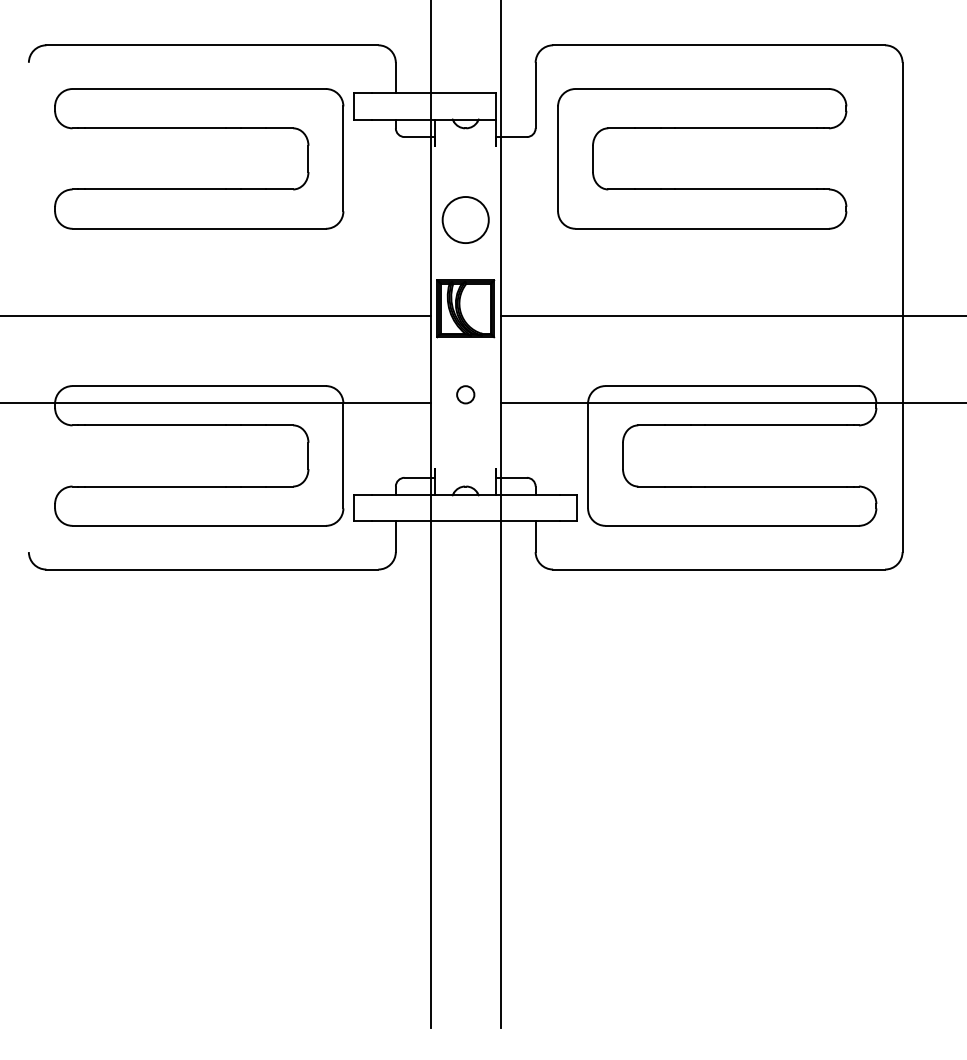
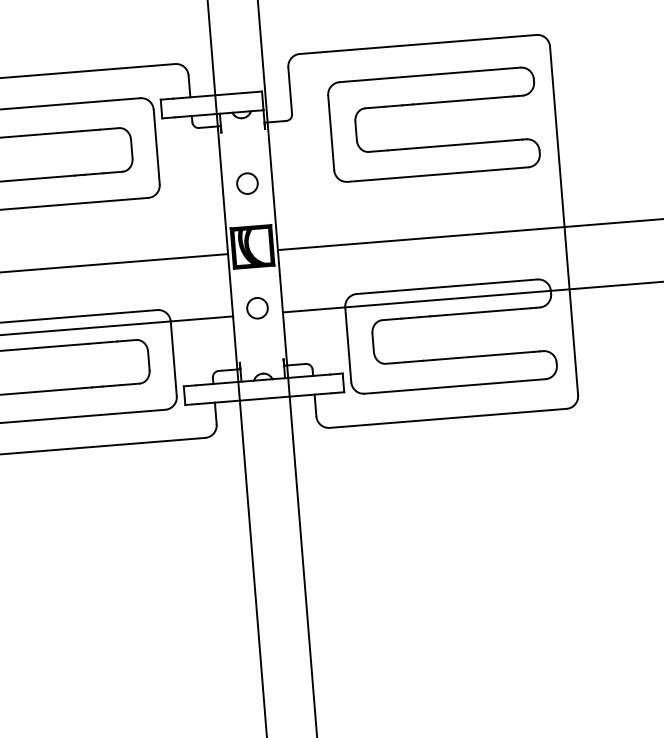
part: (702, 128) -> (432, 103), moved
circle: (465, 219) -> (247, 183), size x0.62
circle: (465, 394) -> (257, 308), size x1.67

